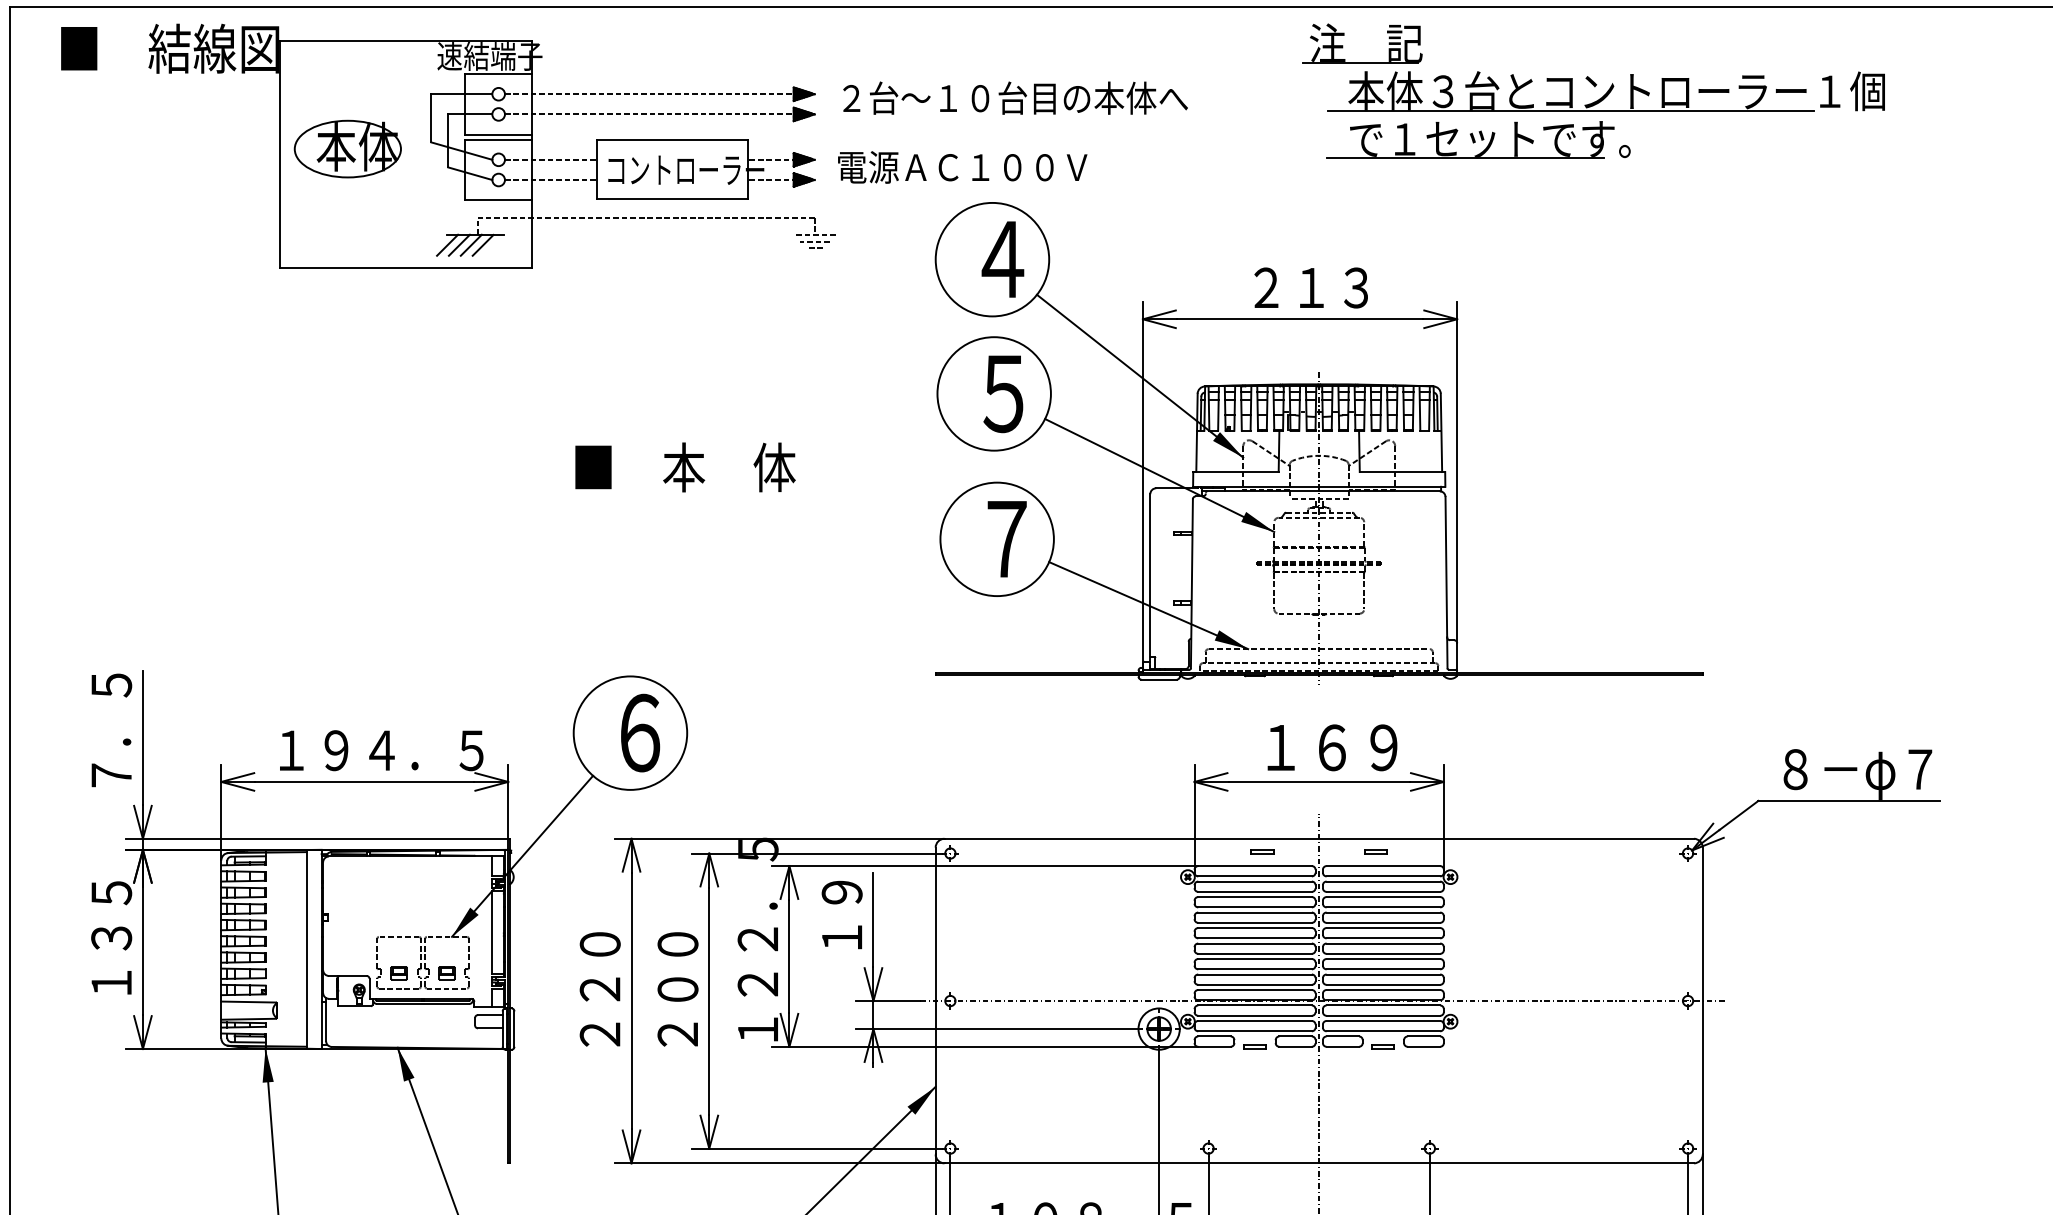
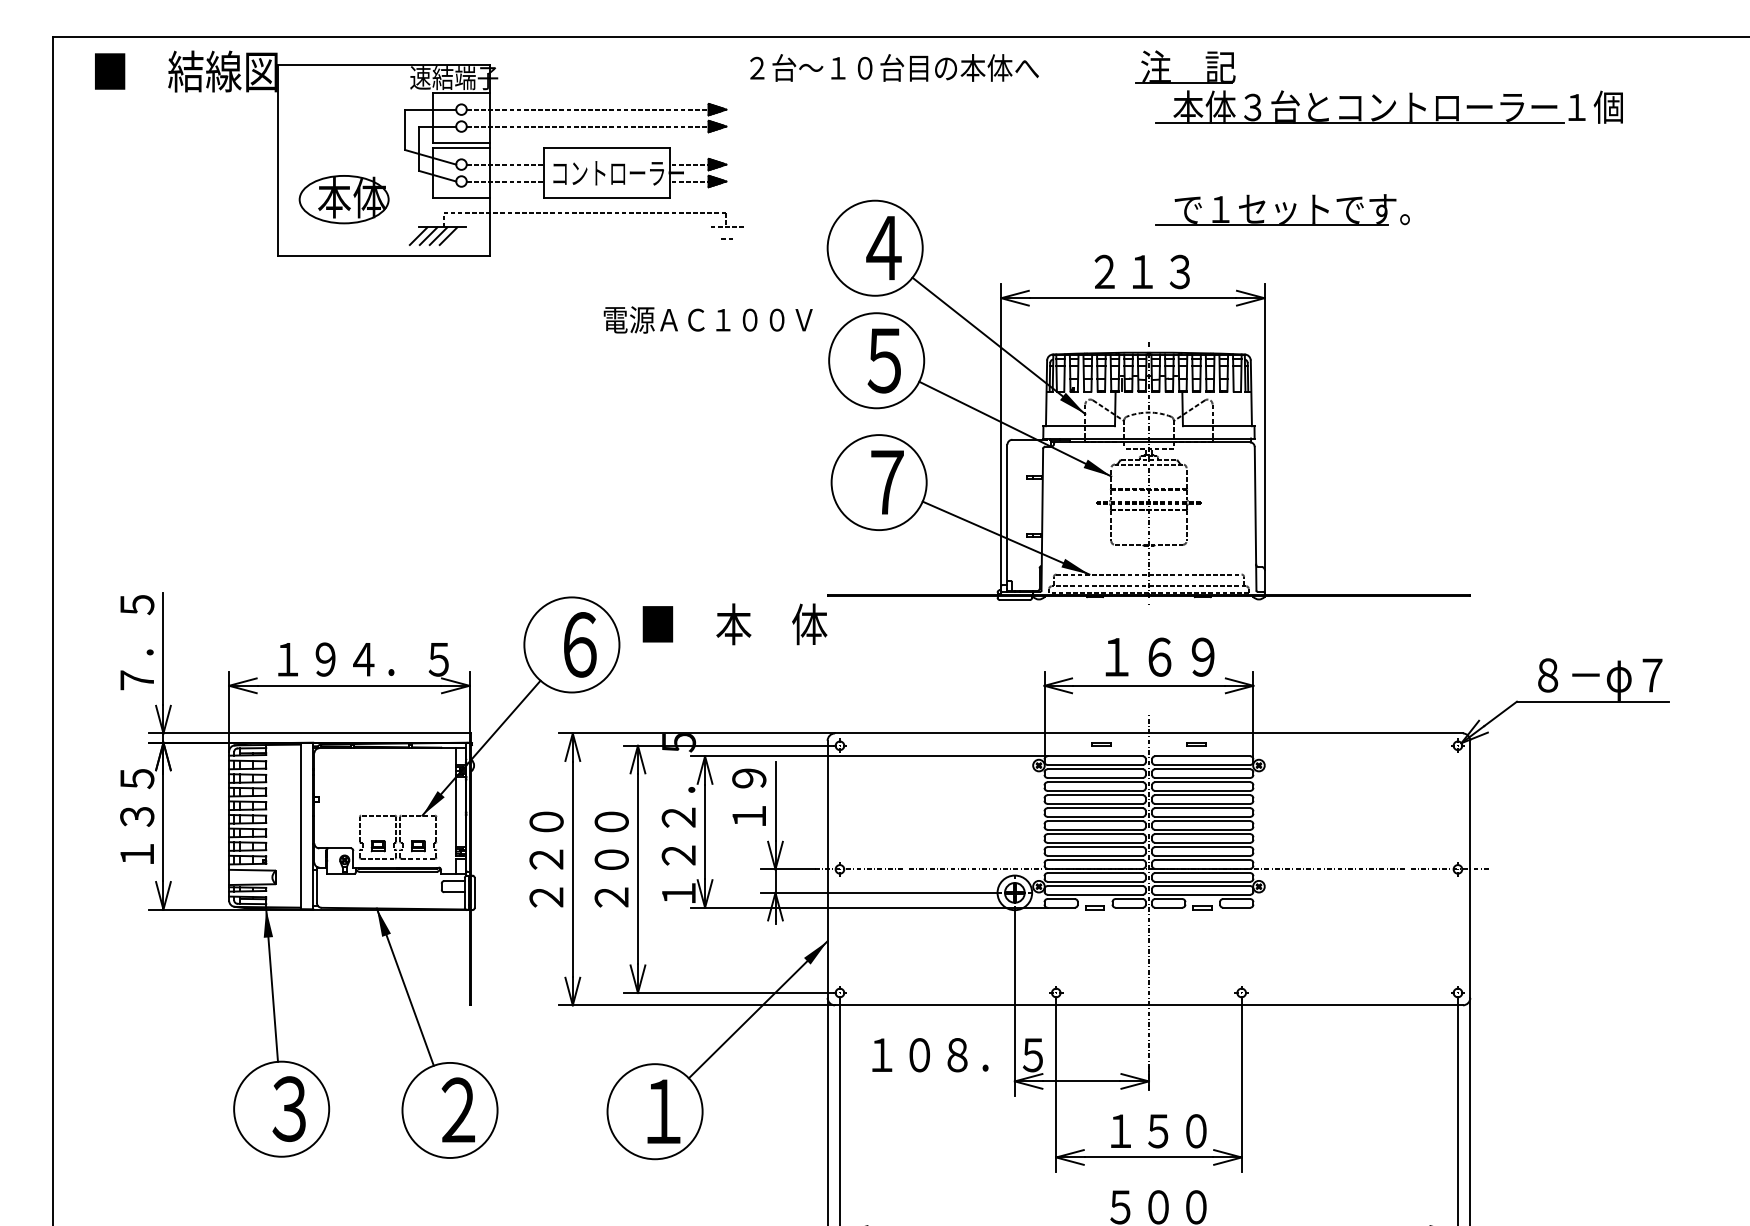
text: (1015, 97) -> (894, 67), moved
part: (1478, 139) -> (1282, 209), moved
part: (347, 148) -> (343, 199), moved
text: (961, 166) -> (707, 319), moved
line: (813, 242) -> (725, 233), removed
text: (684, 467) -> (734, 624), moved

